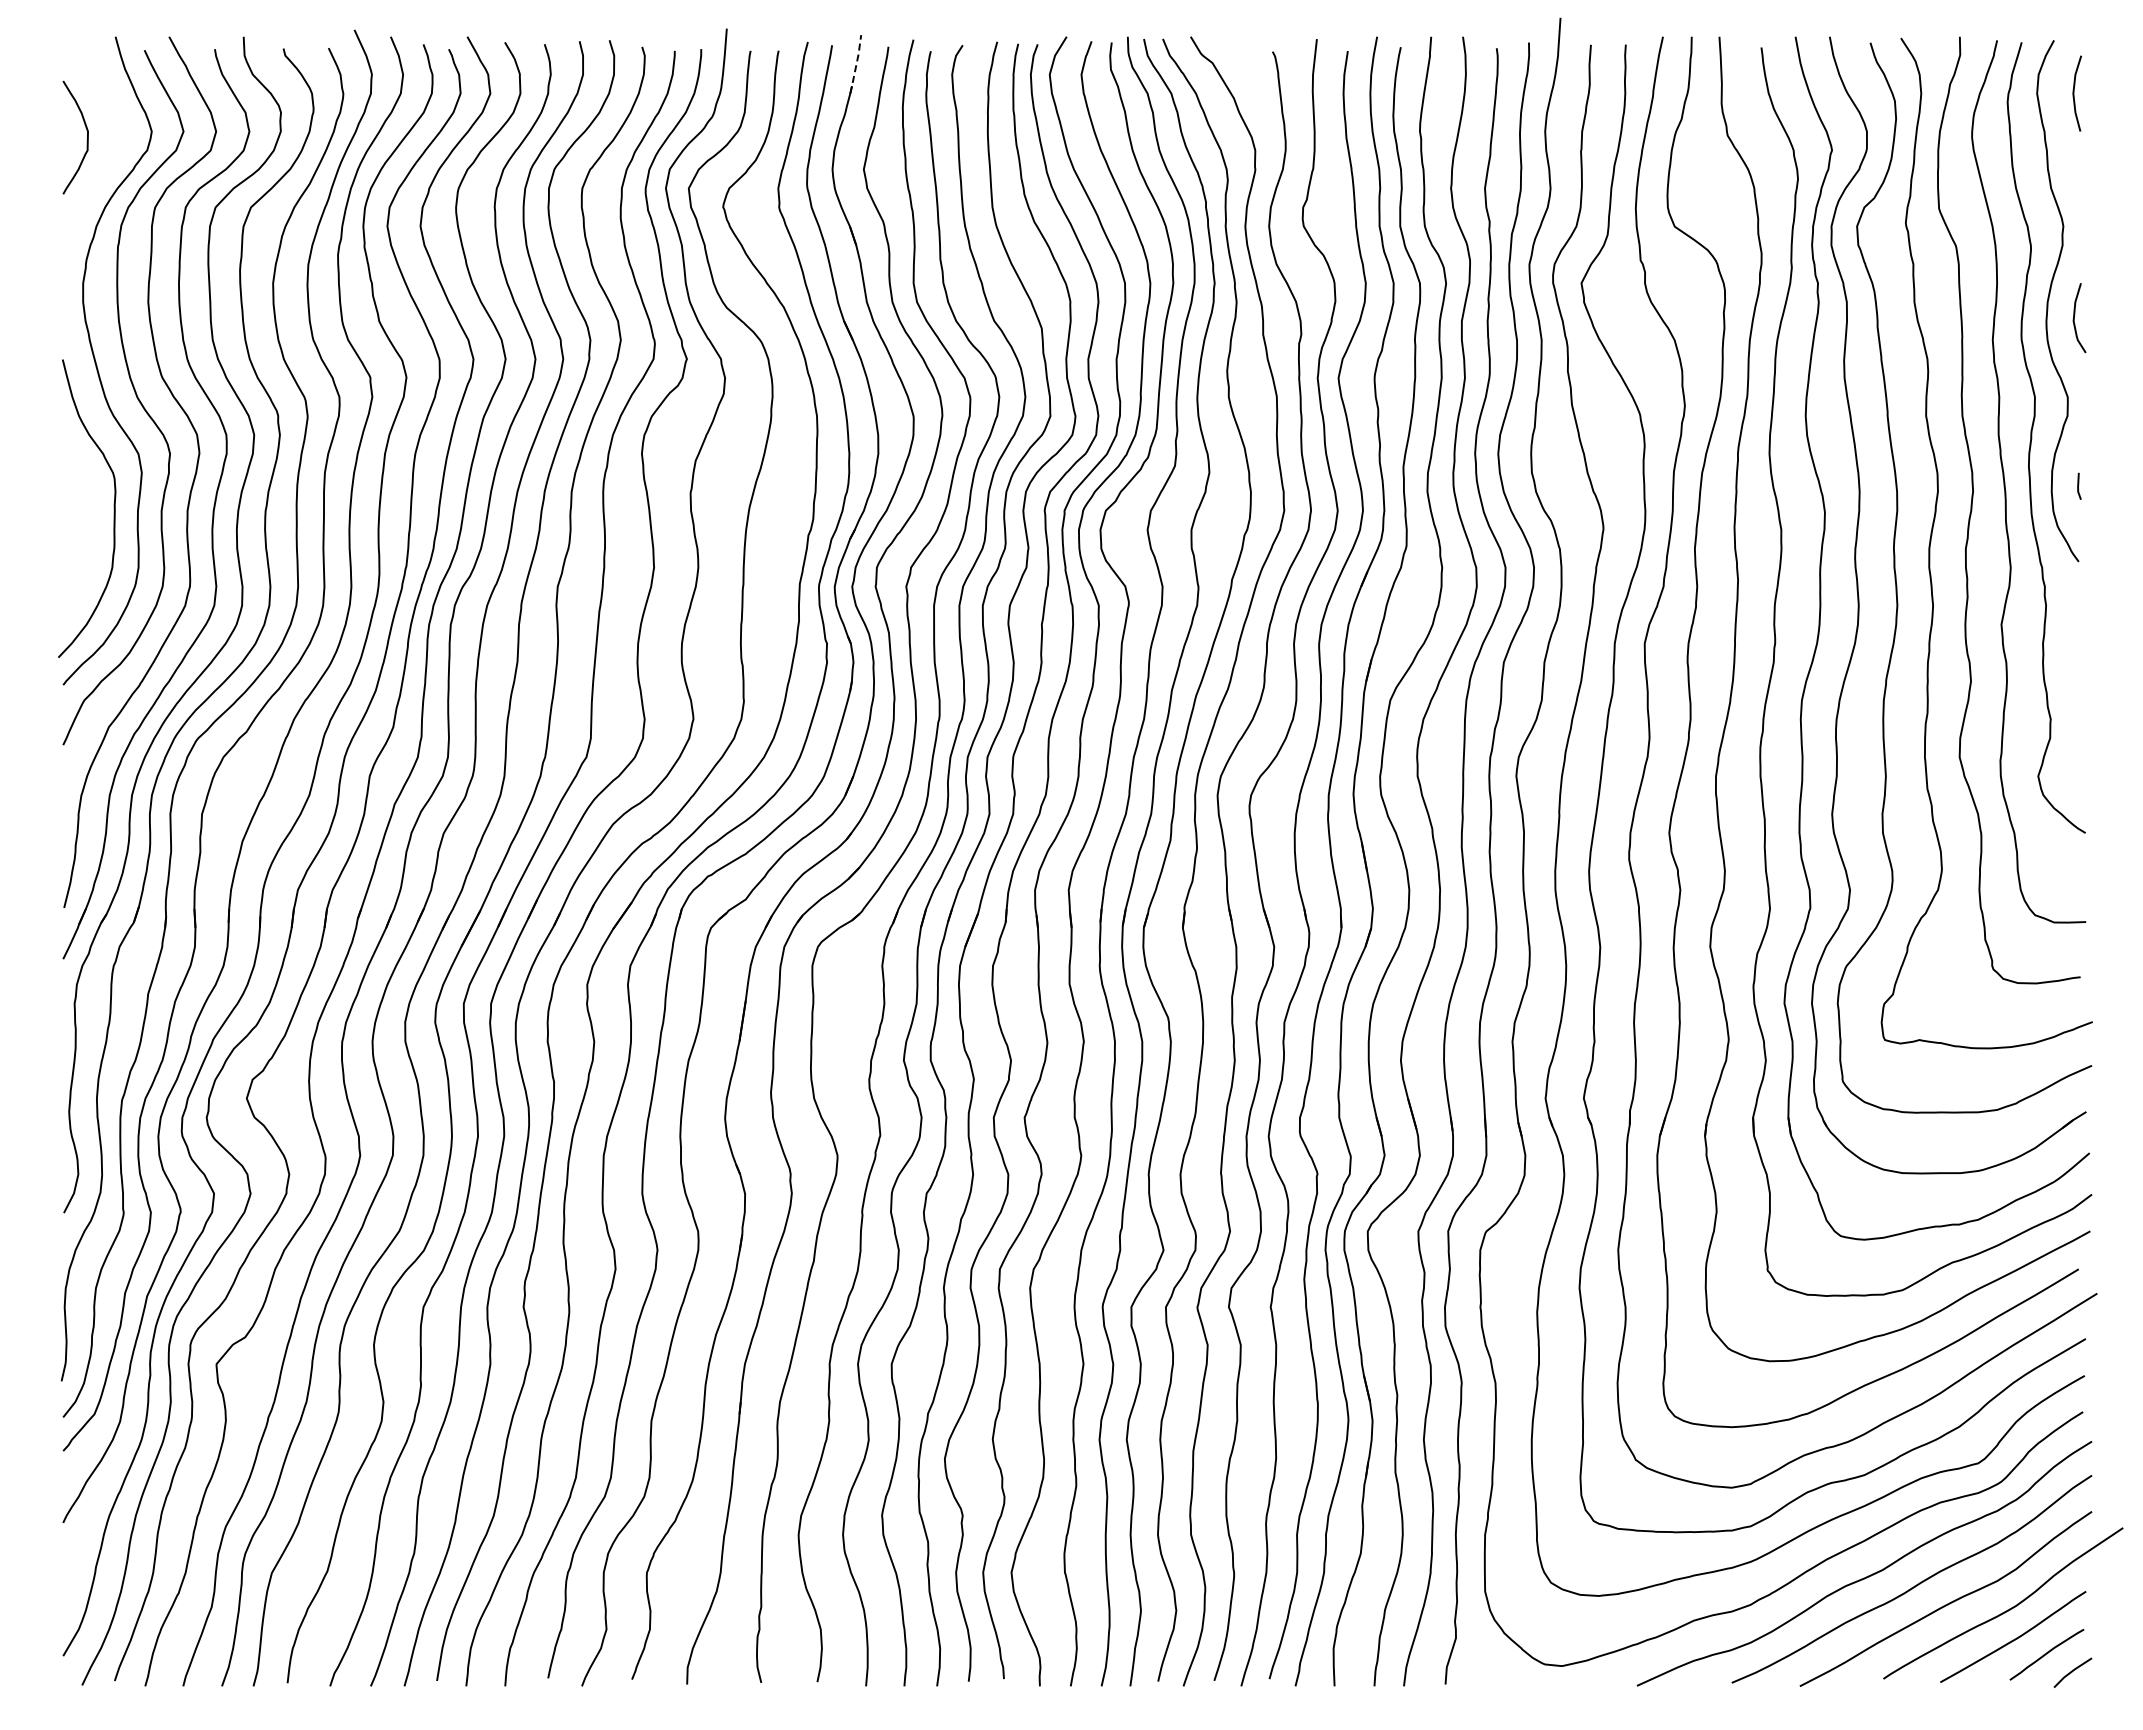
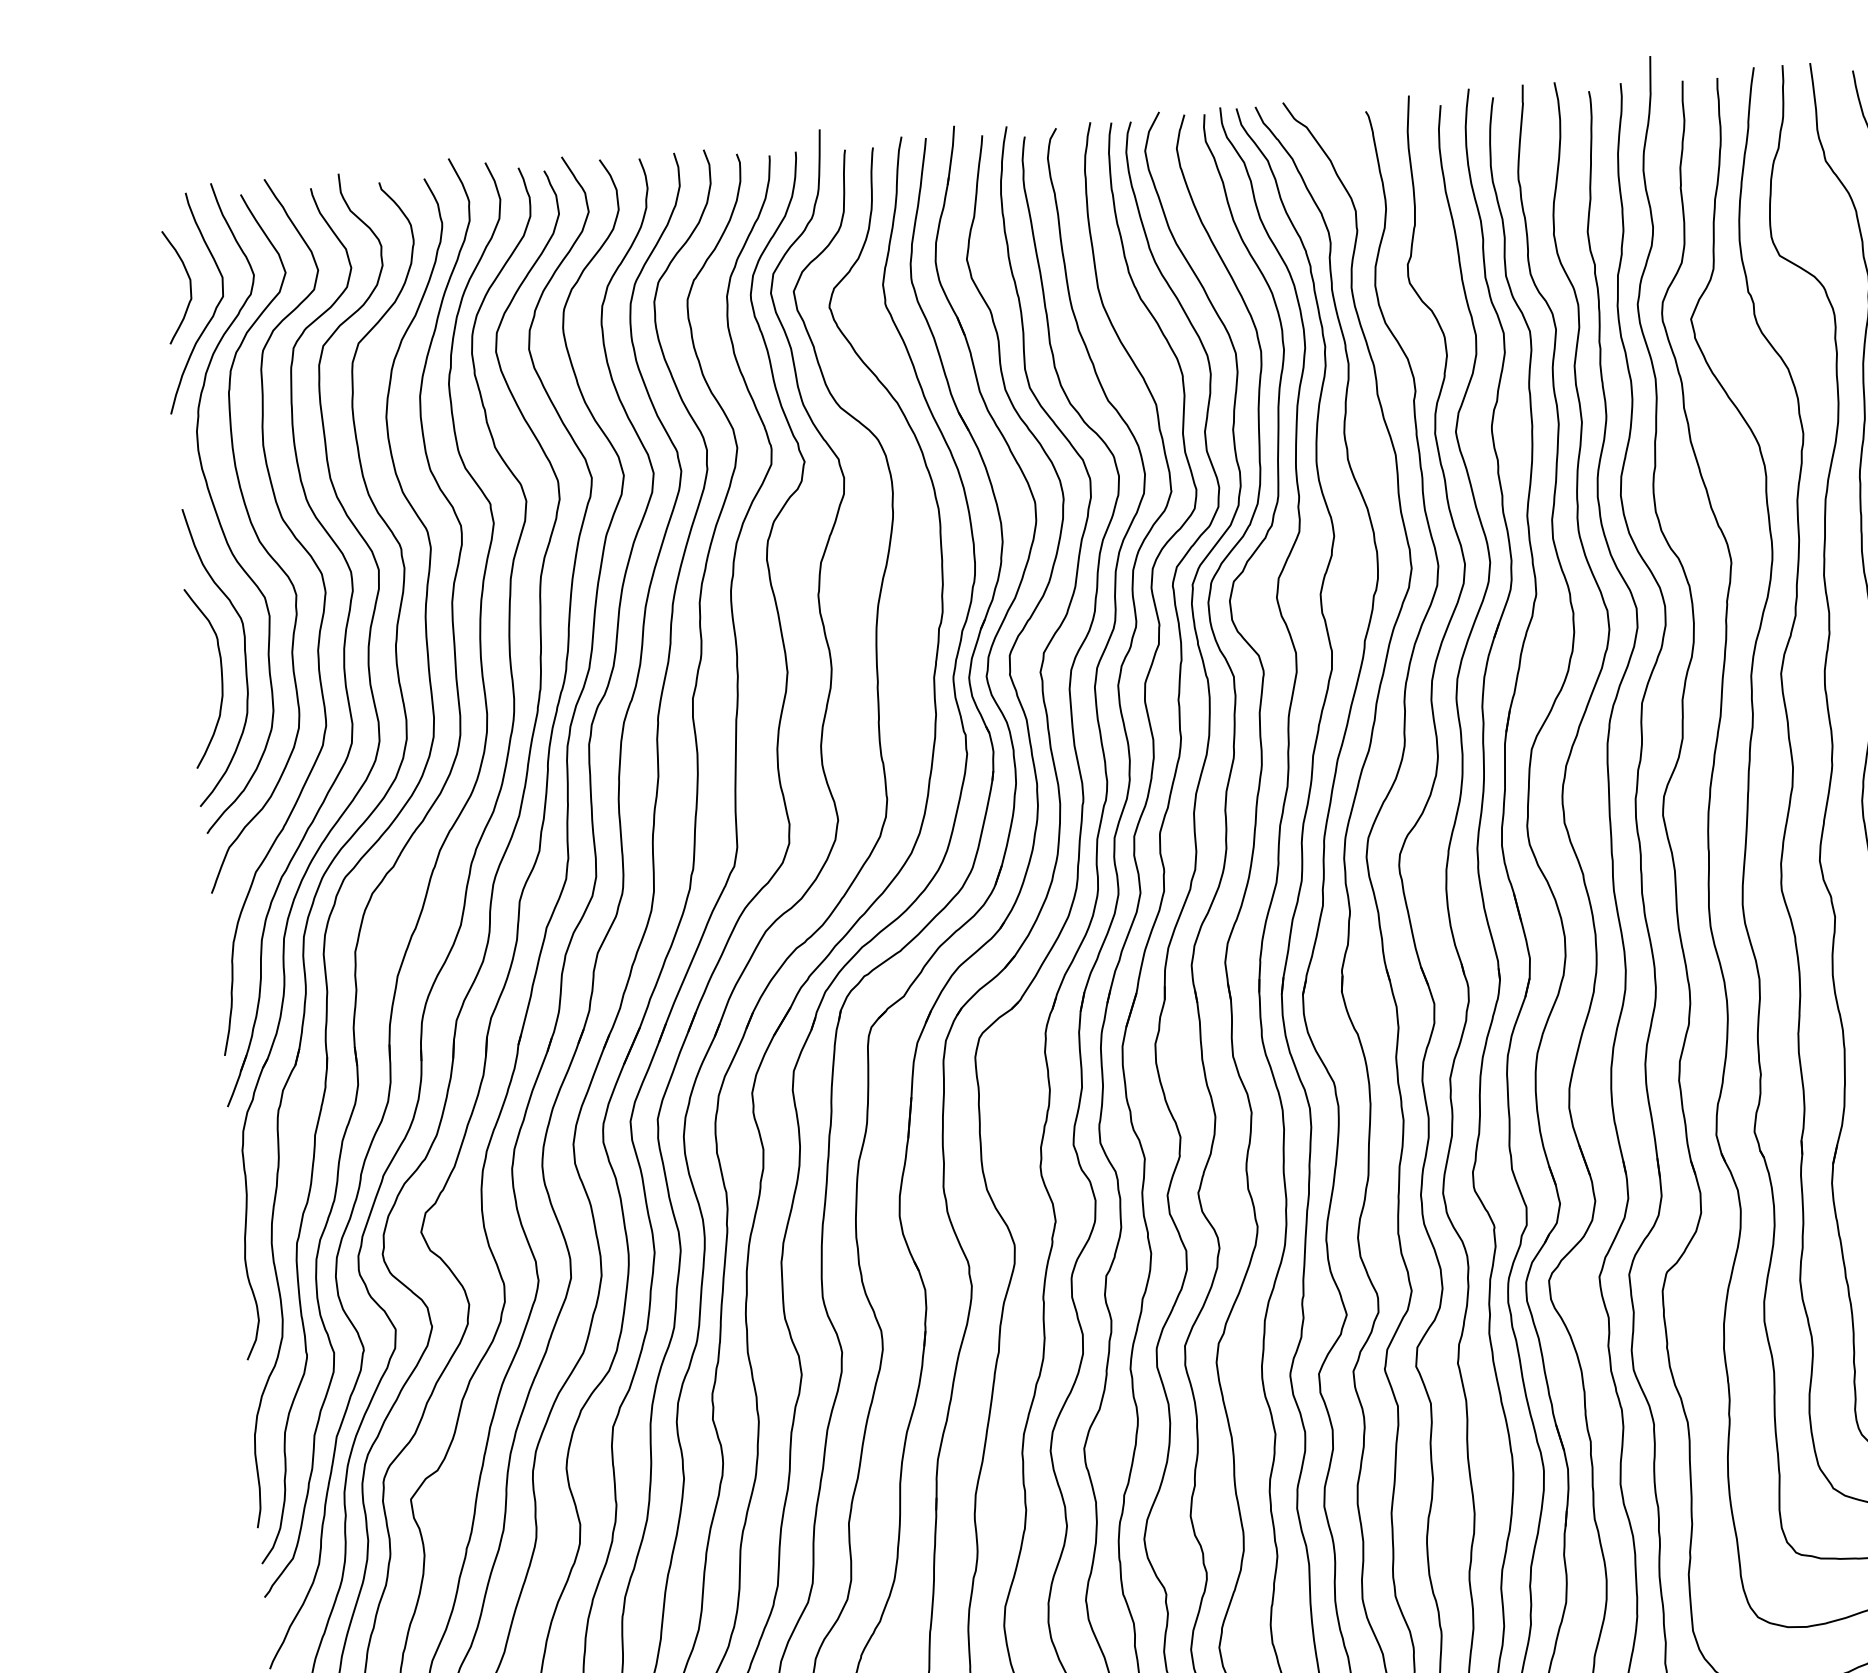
line: (856, 64) -> (951, 155), dashed -> solid
curve: (109, 163) -> (214, 310), added
curve: (88, 532) -> (220, 679), added

